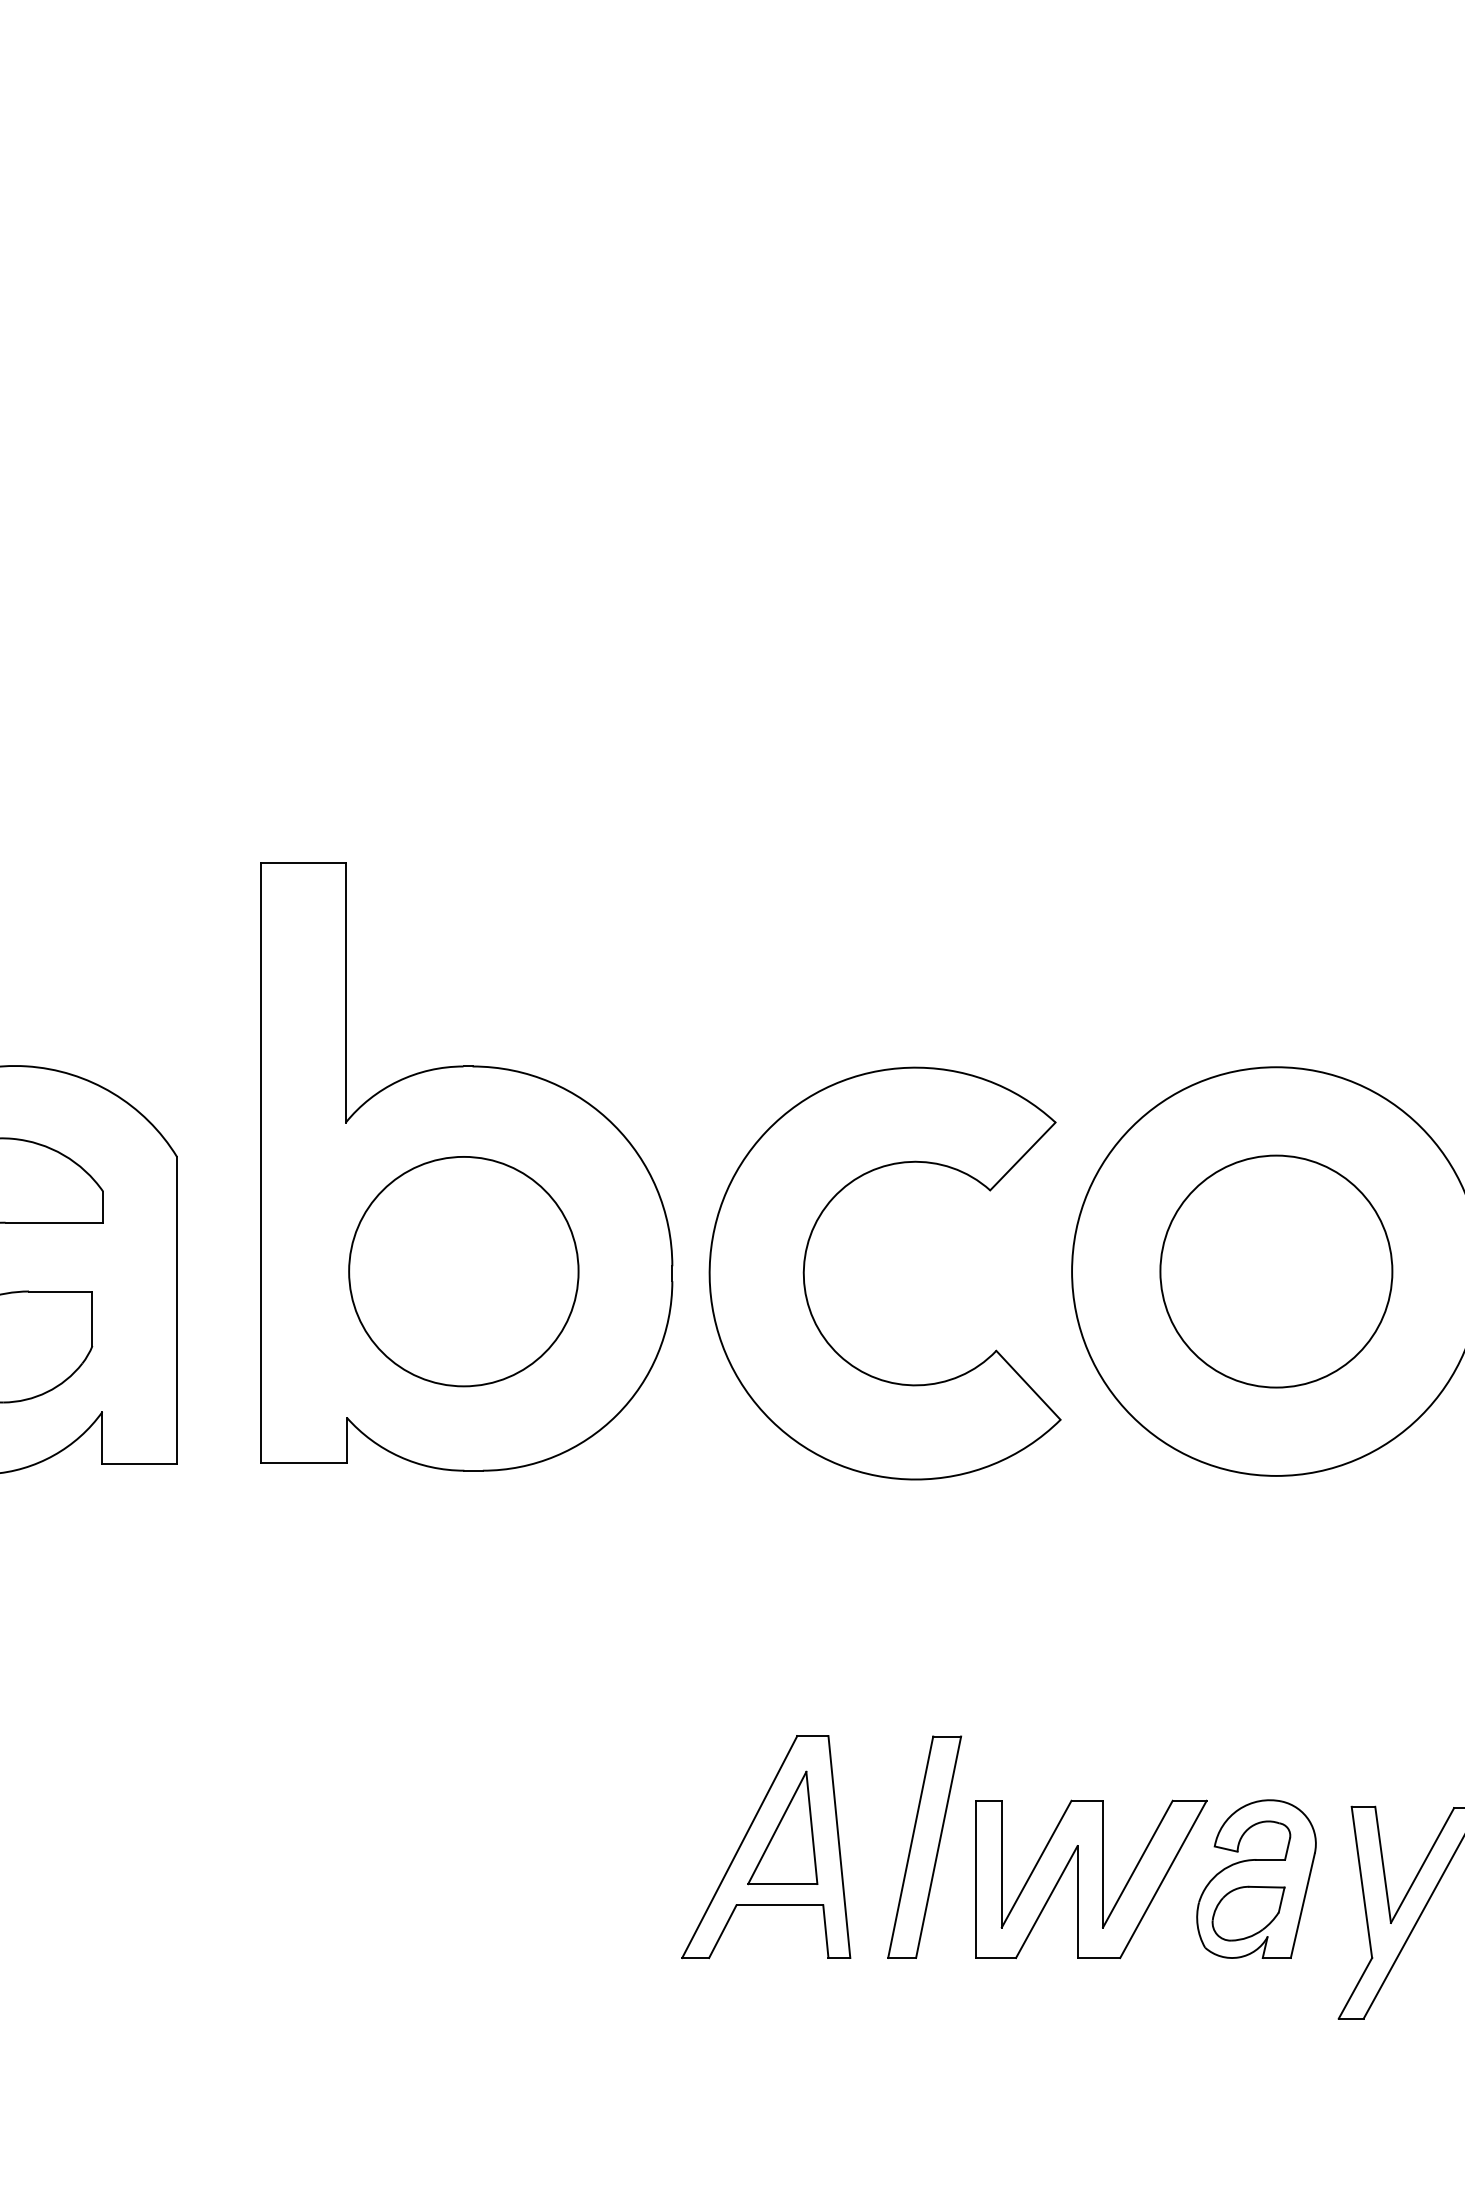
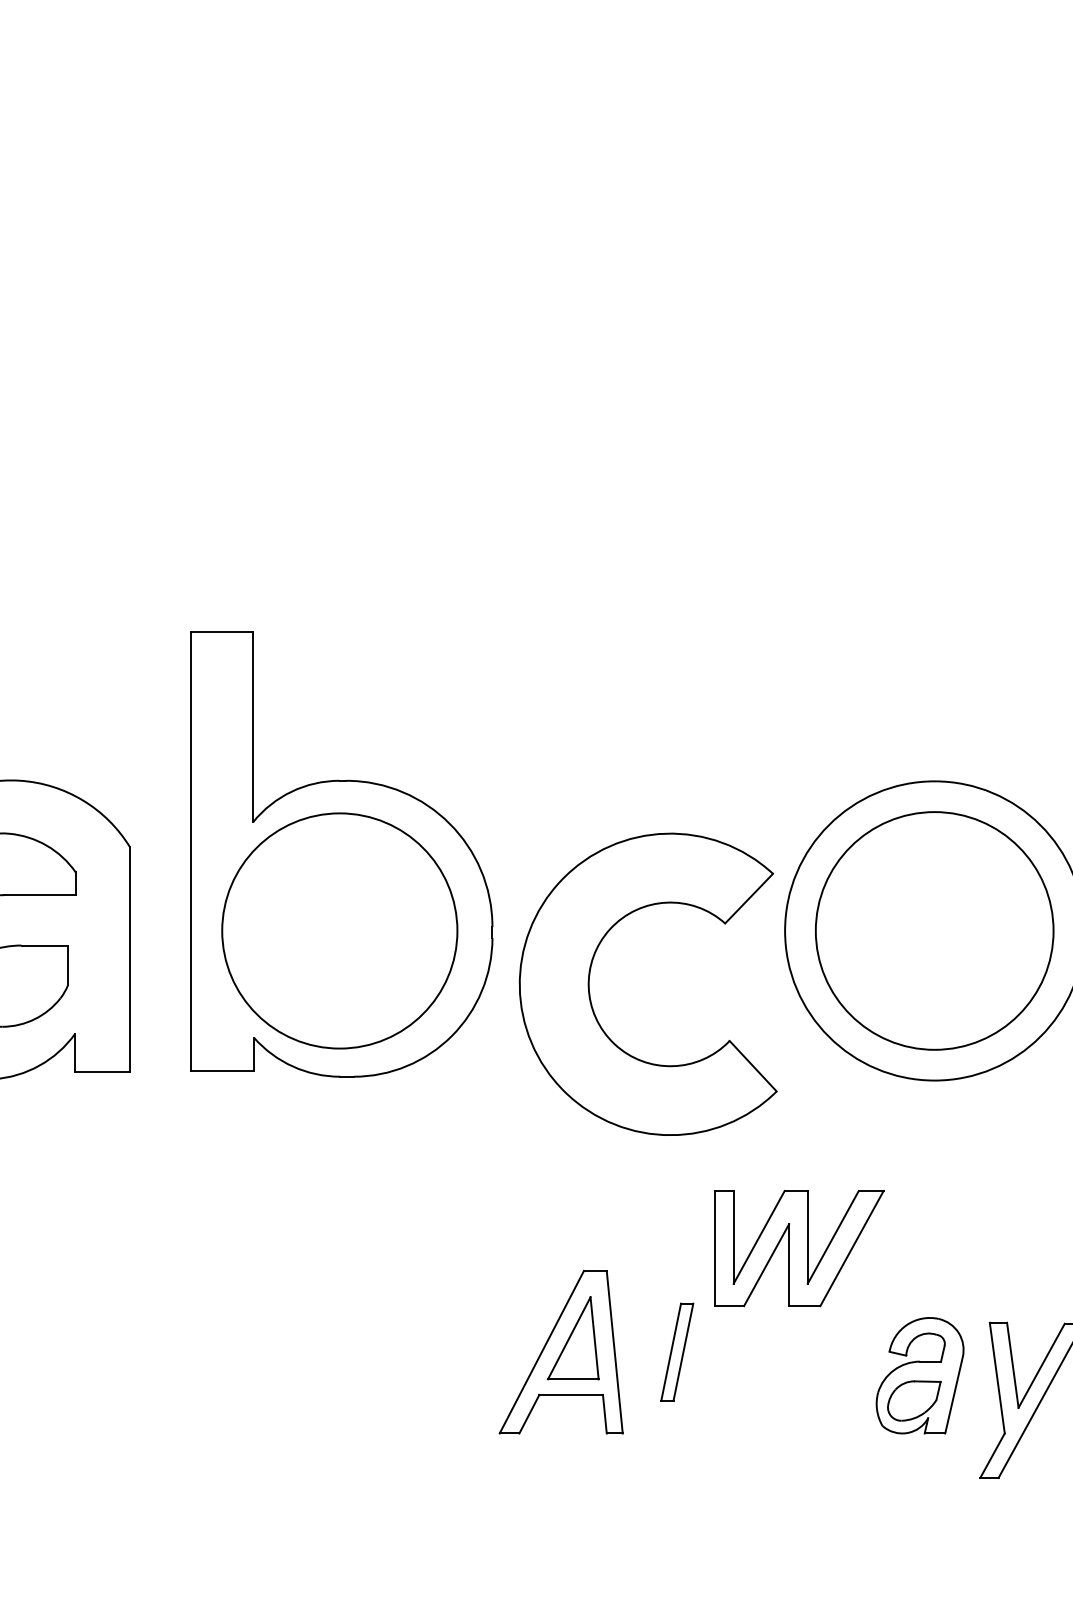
part: (805, 1265) -> (589, 978), moved
circle: (463, 1271) -> (339, 930), size x1.4
circle: (1276, 1271) -> (934, 930), size x1.4
part: (924, 1846) -> (677, 1351), size x0.6
part: (1091, 1879) -> (799, 1248), moved

